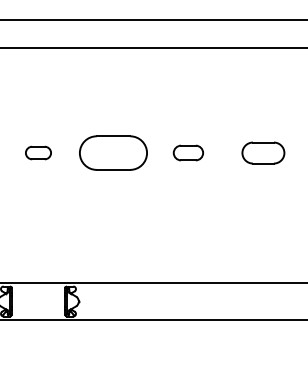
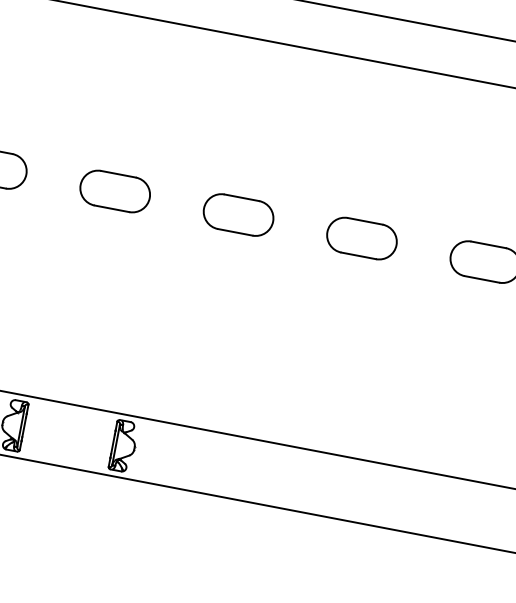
part: (38, 152) -> (115, 190), size x1.67
part: (113, 152) -> (238, 214), size x0.62
part: (188, 152) -> (362, 237), size x1.43

